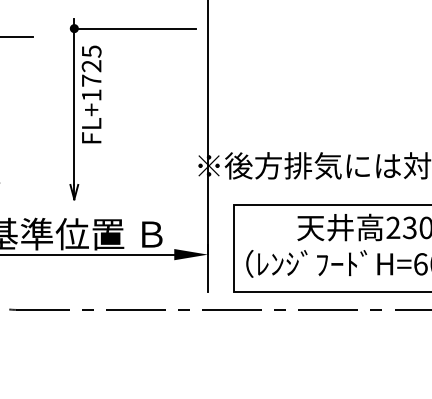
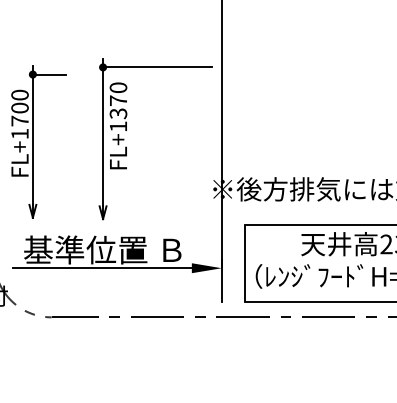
text: (91, 65) -> (118, 100), FL+1725 -> FL+1370

